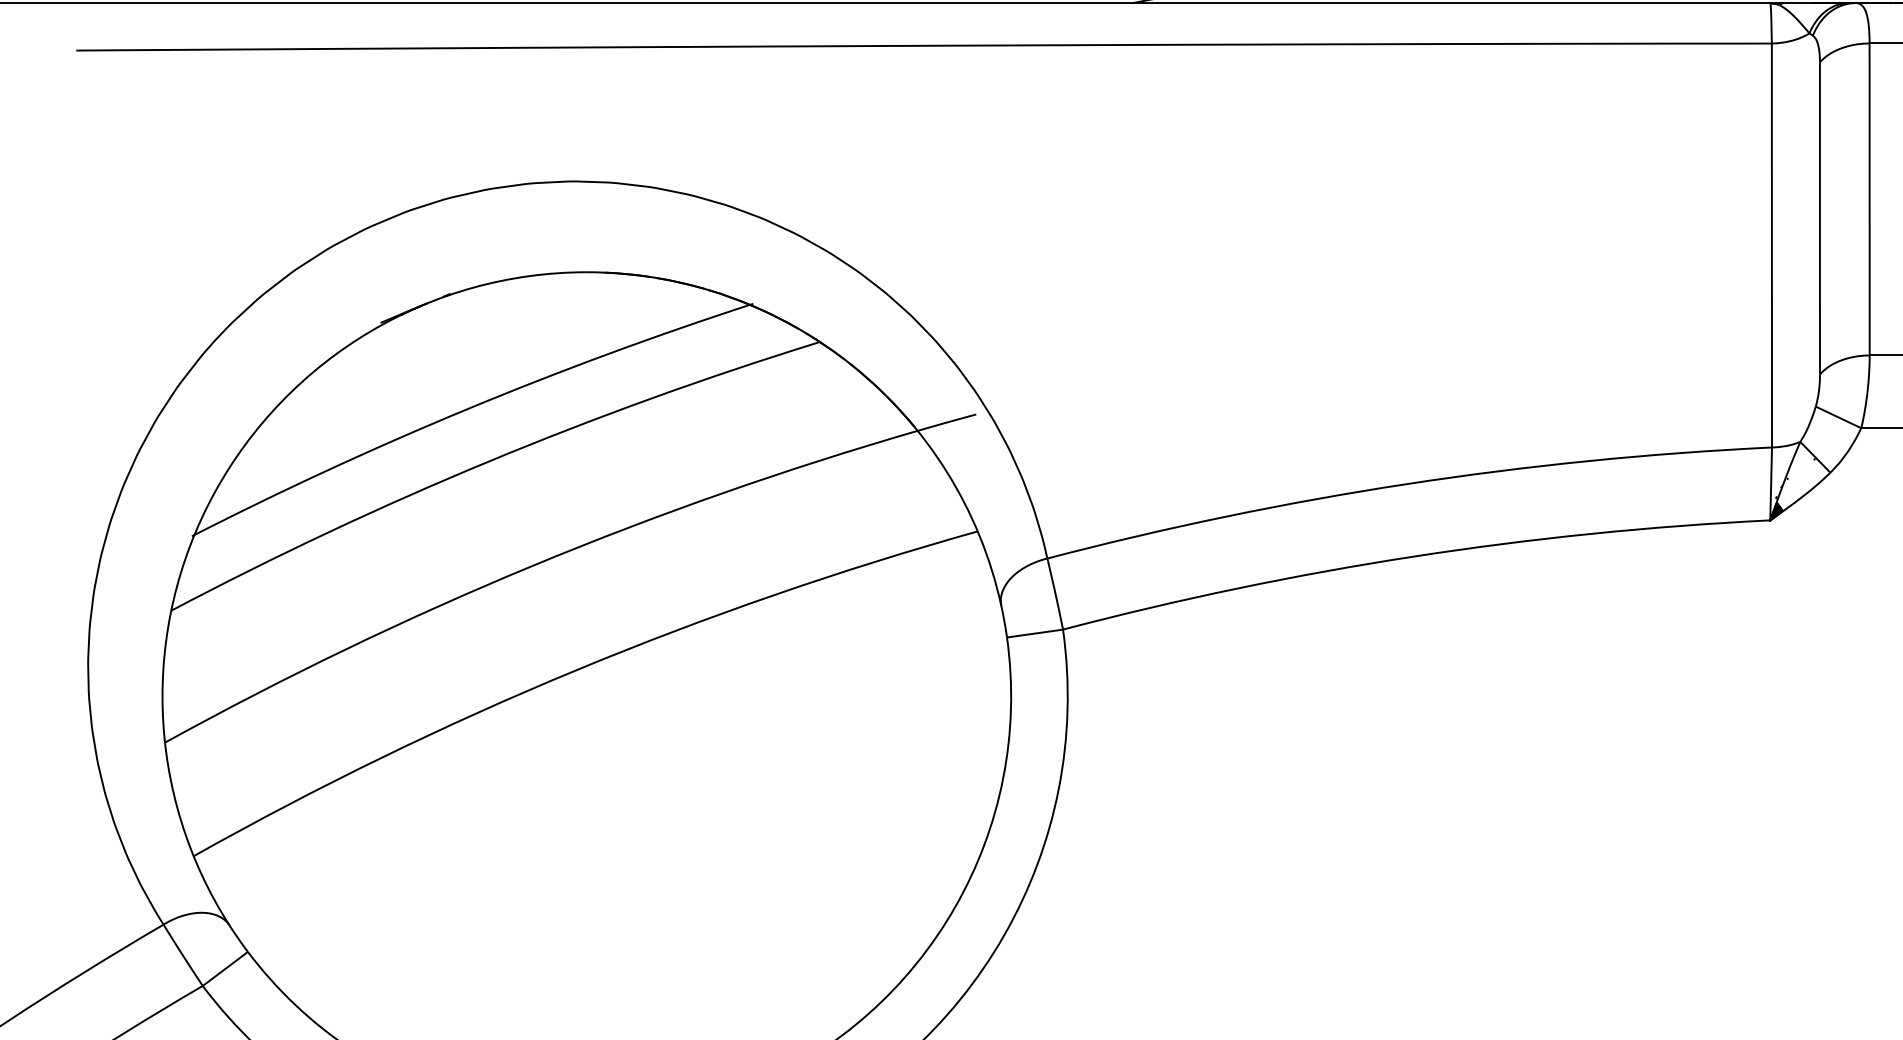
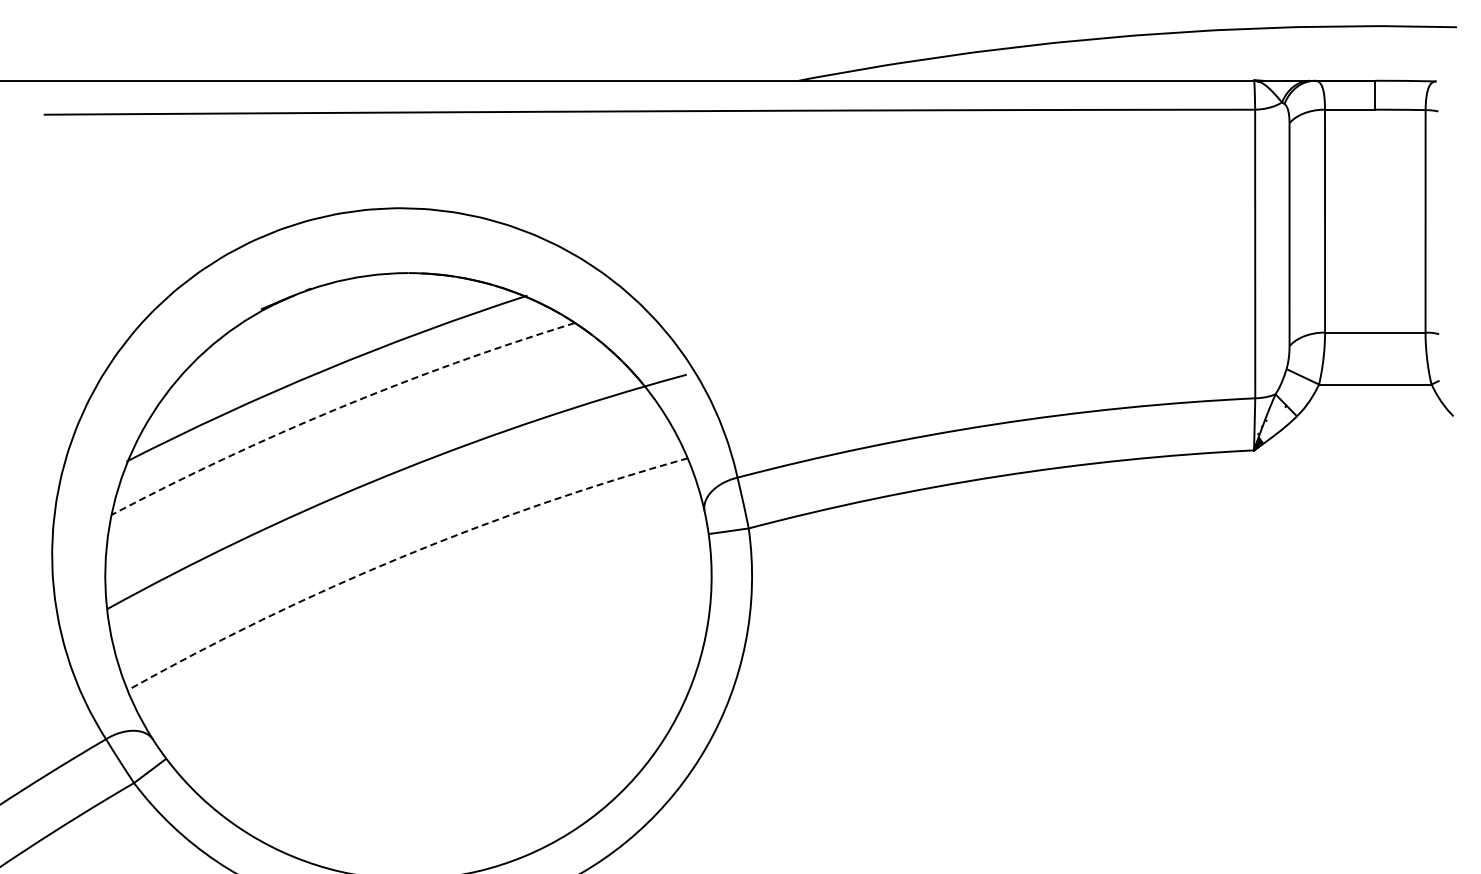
arc: (488, 461) -> (338, 408), solid -> dashed
arc: (575, 670) -> (400, 557), solid -> dashed

